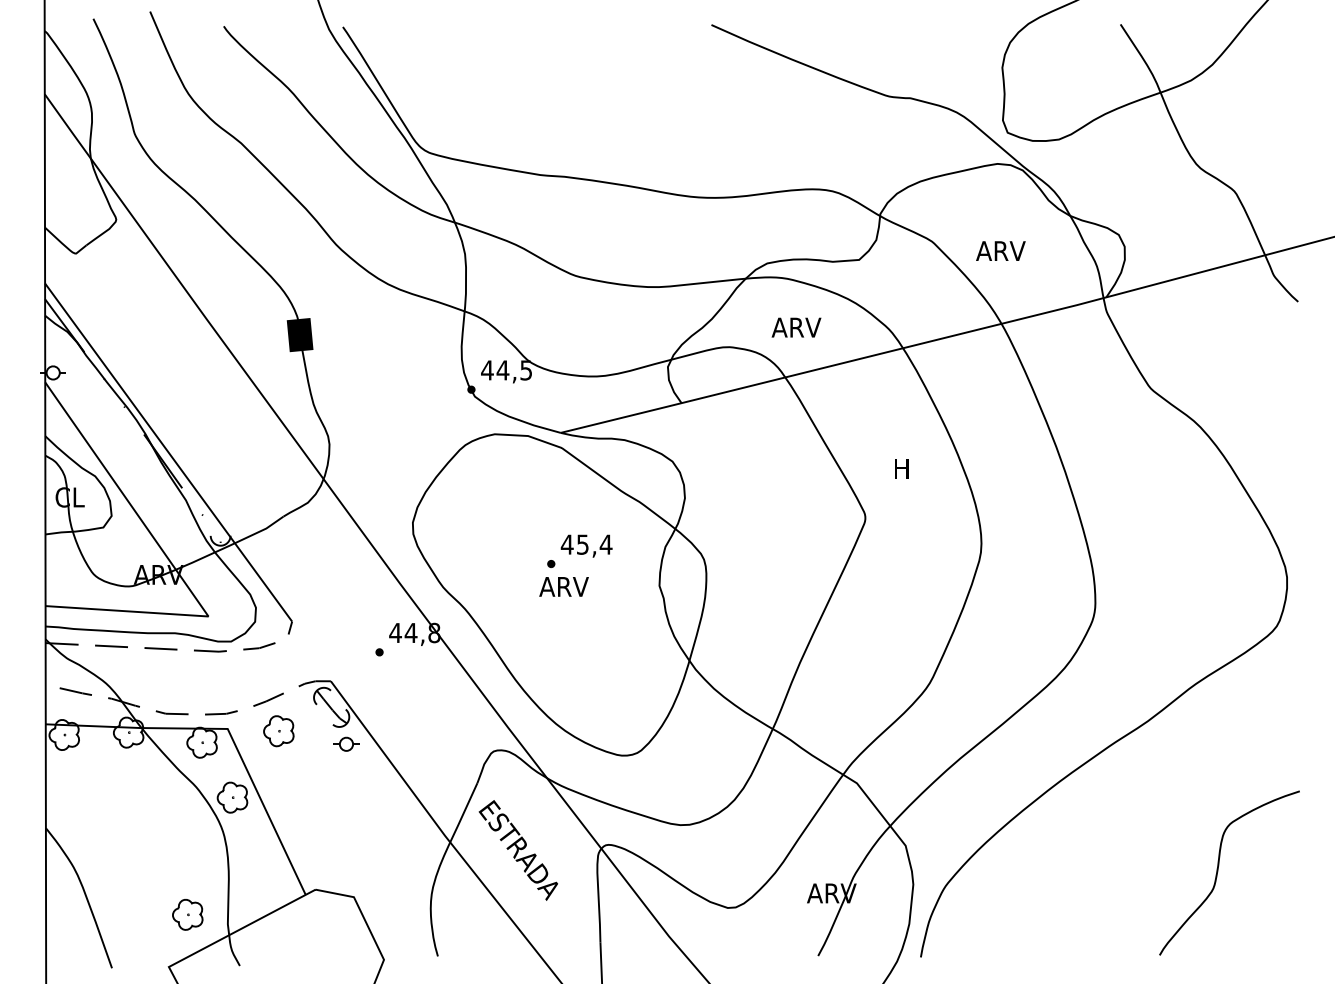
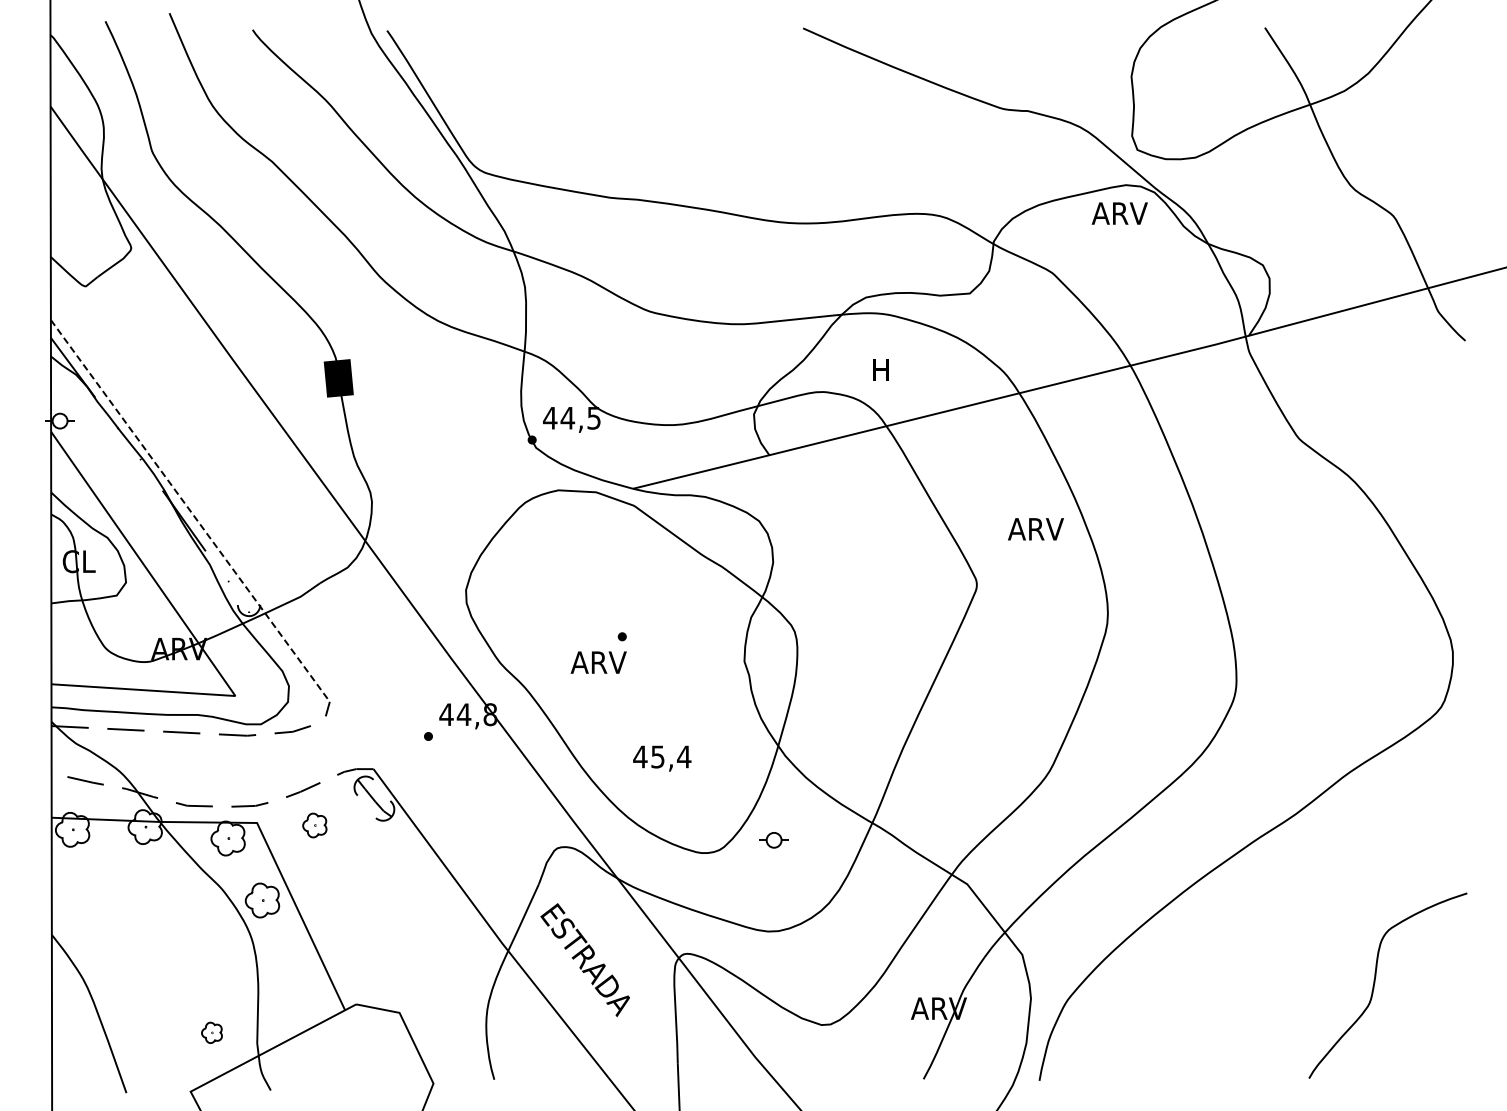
text: (1000, 251) -> (1119, 213), moved
text: (796, 327) -> (899, 369), ARV -> H
line: (168, 453) -> (190, 511), solid -> dashed
text: (917, 468) -> (1035, 529), H -> ARV
text: (586, 546) -> (662, 758), moved
text: (563, 586) -> (598, 662), moved
part: (278, 731) -> (314, 825), size x0.7
part: (345, 744) -> (773, 840), moved
part: (187, 914) -> (211, 1032), size x0.6

